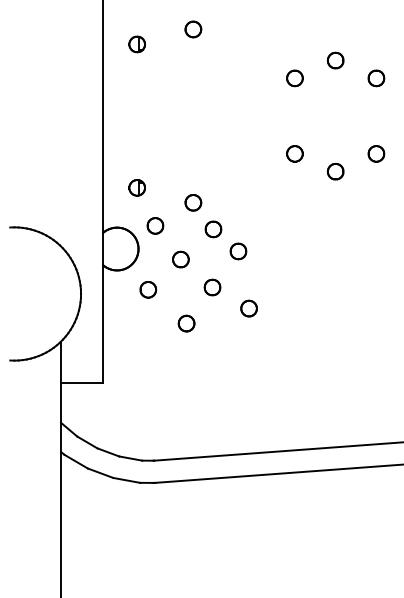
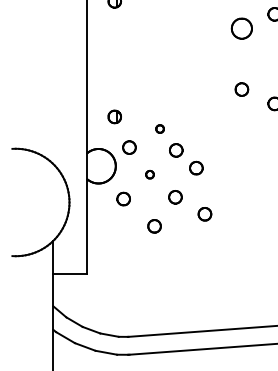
part: (294, 78) -> (241, 28), size x1.6
part: (193, 202) -> (160, 128), size x0.6
part: (180, 259) -> (149, 174), size x0.6

